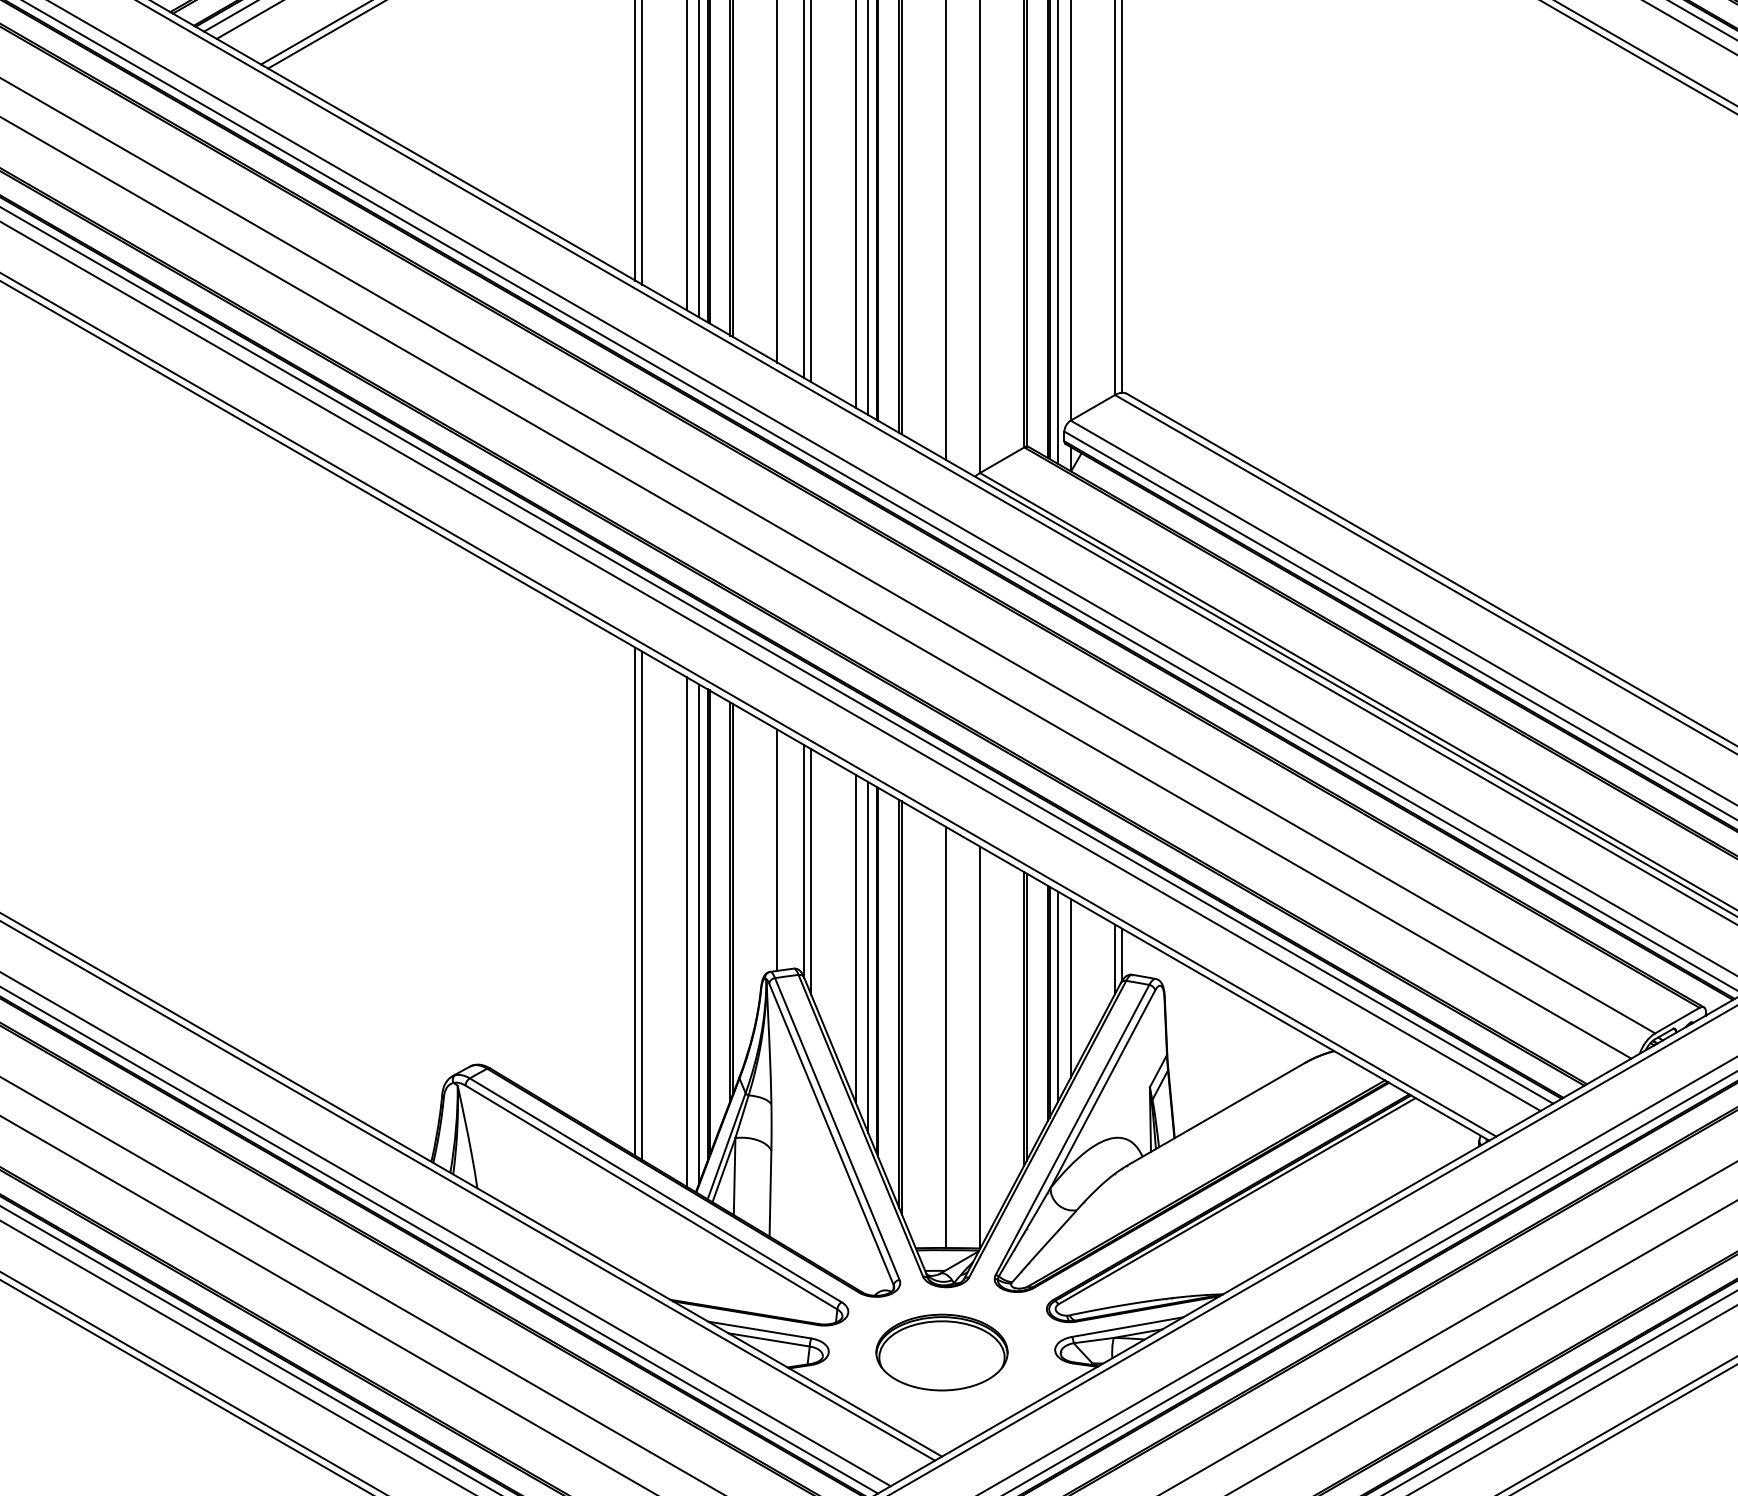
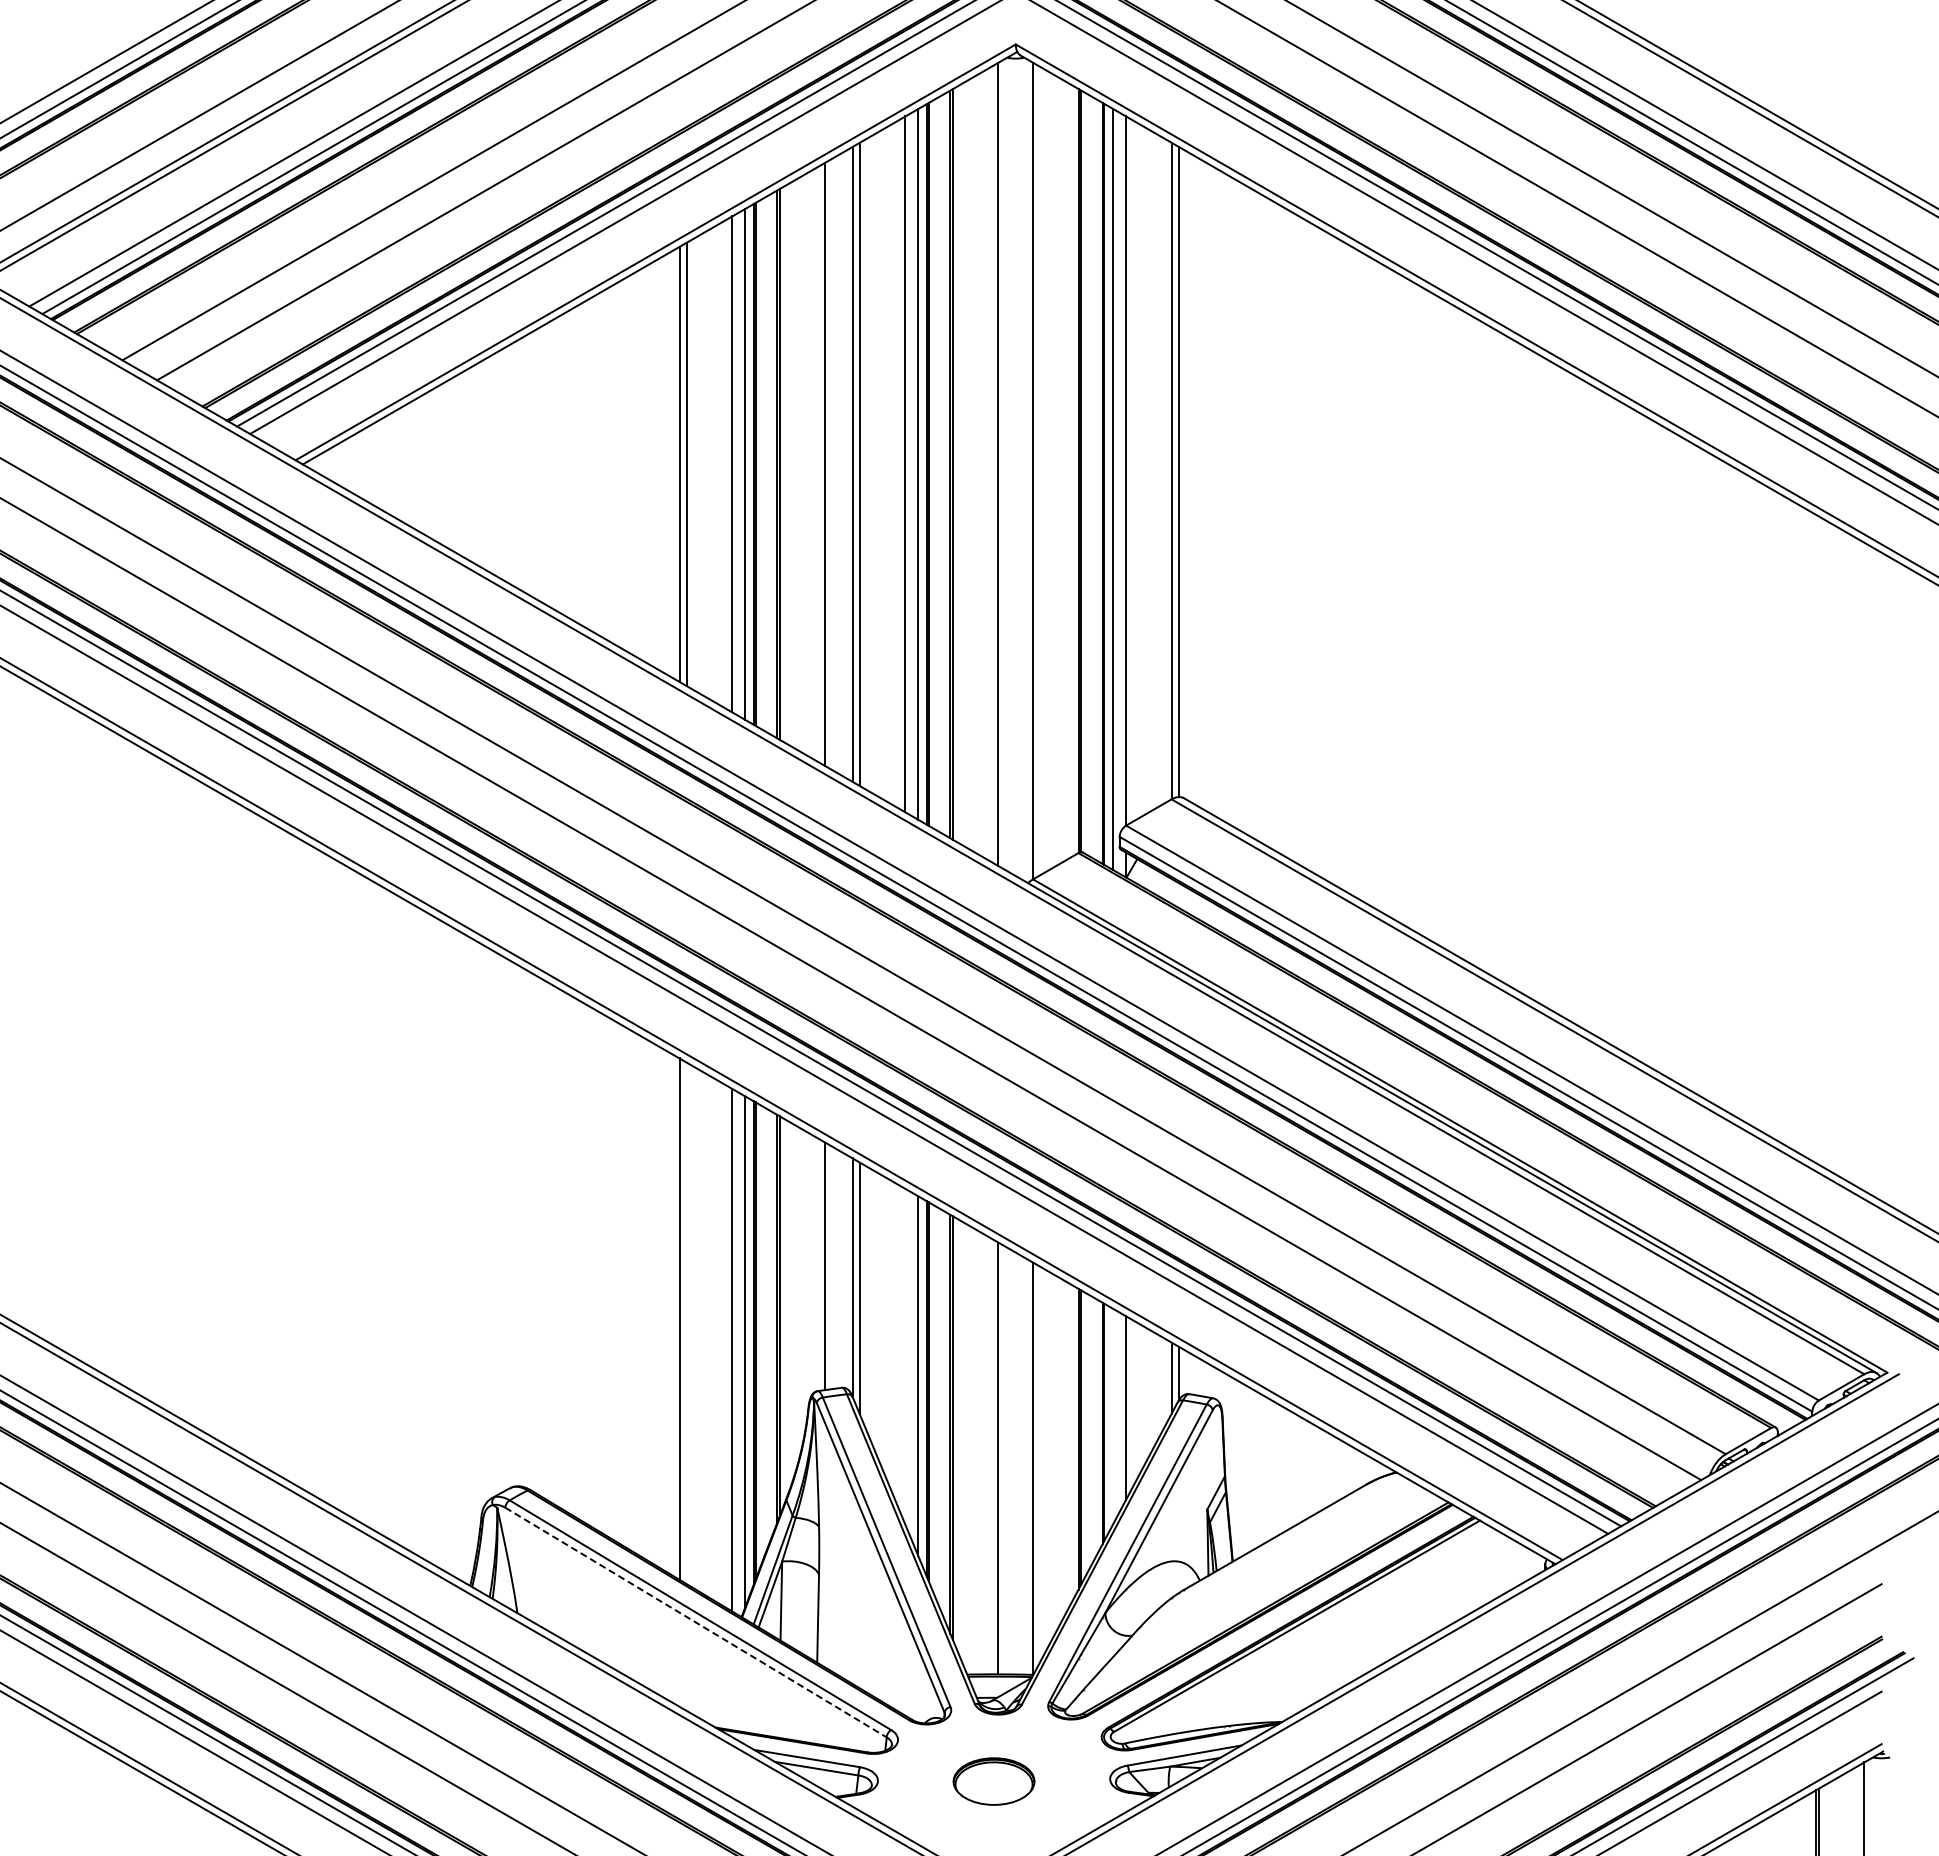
line: (642, 905) -> (686, 1323), removed
line: (855, 938) -> (905, 1356), removed
line: (1058, 996) -> (1113, 1416), removed
line: (651, 1197) -> (696, 1622), solid -> dashed
part: (941, 1352) -> (993, 1781), size x0.6

